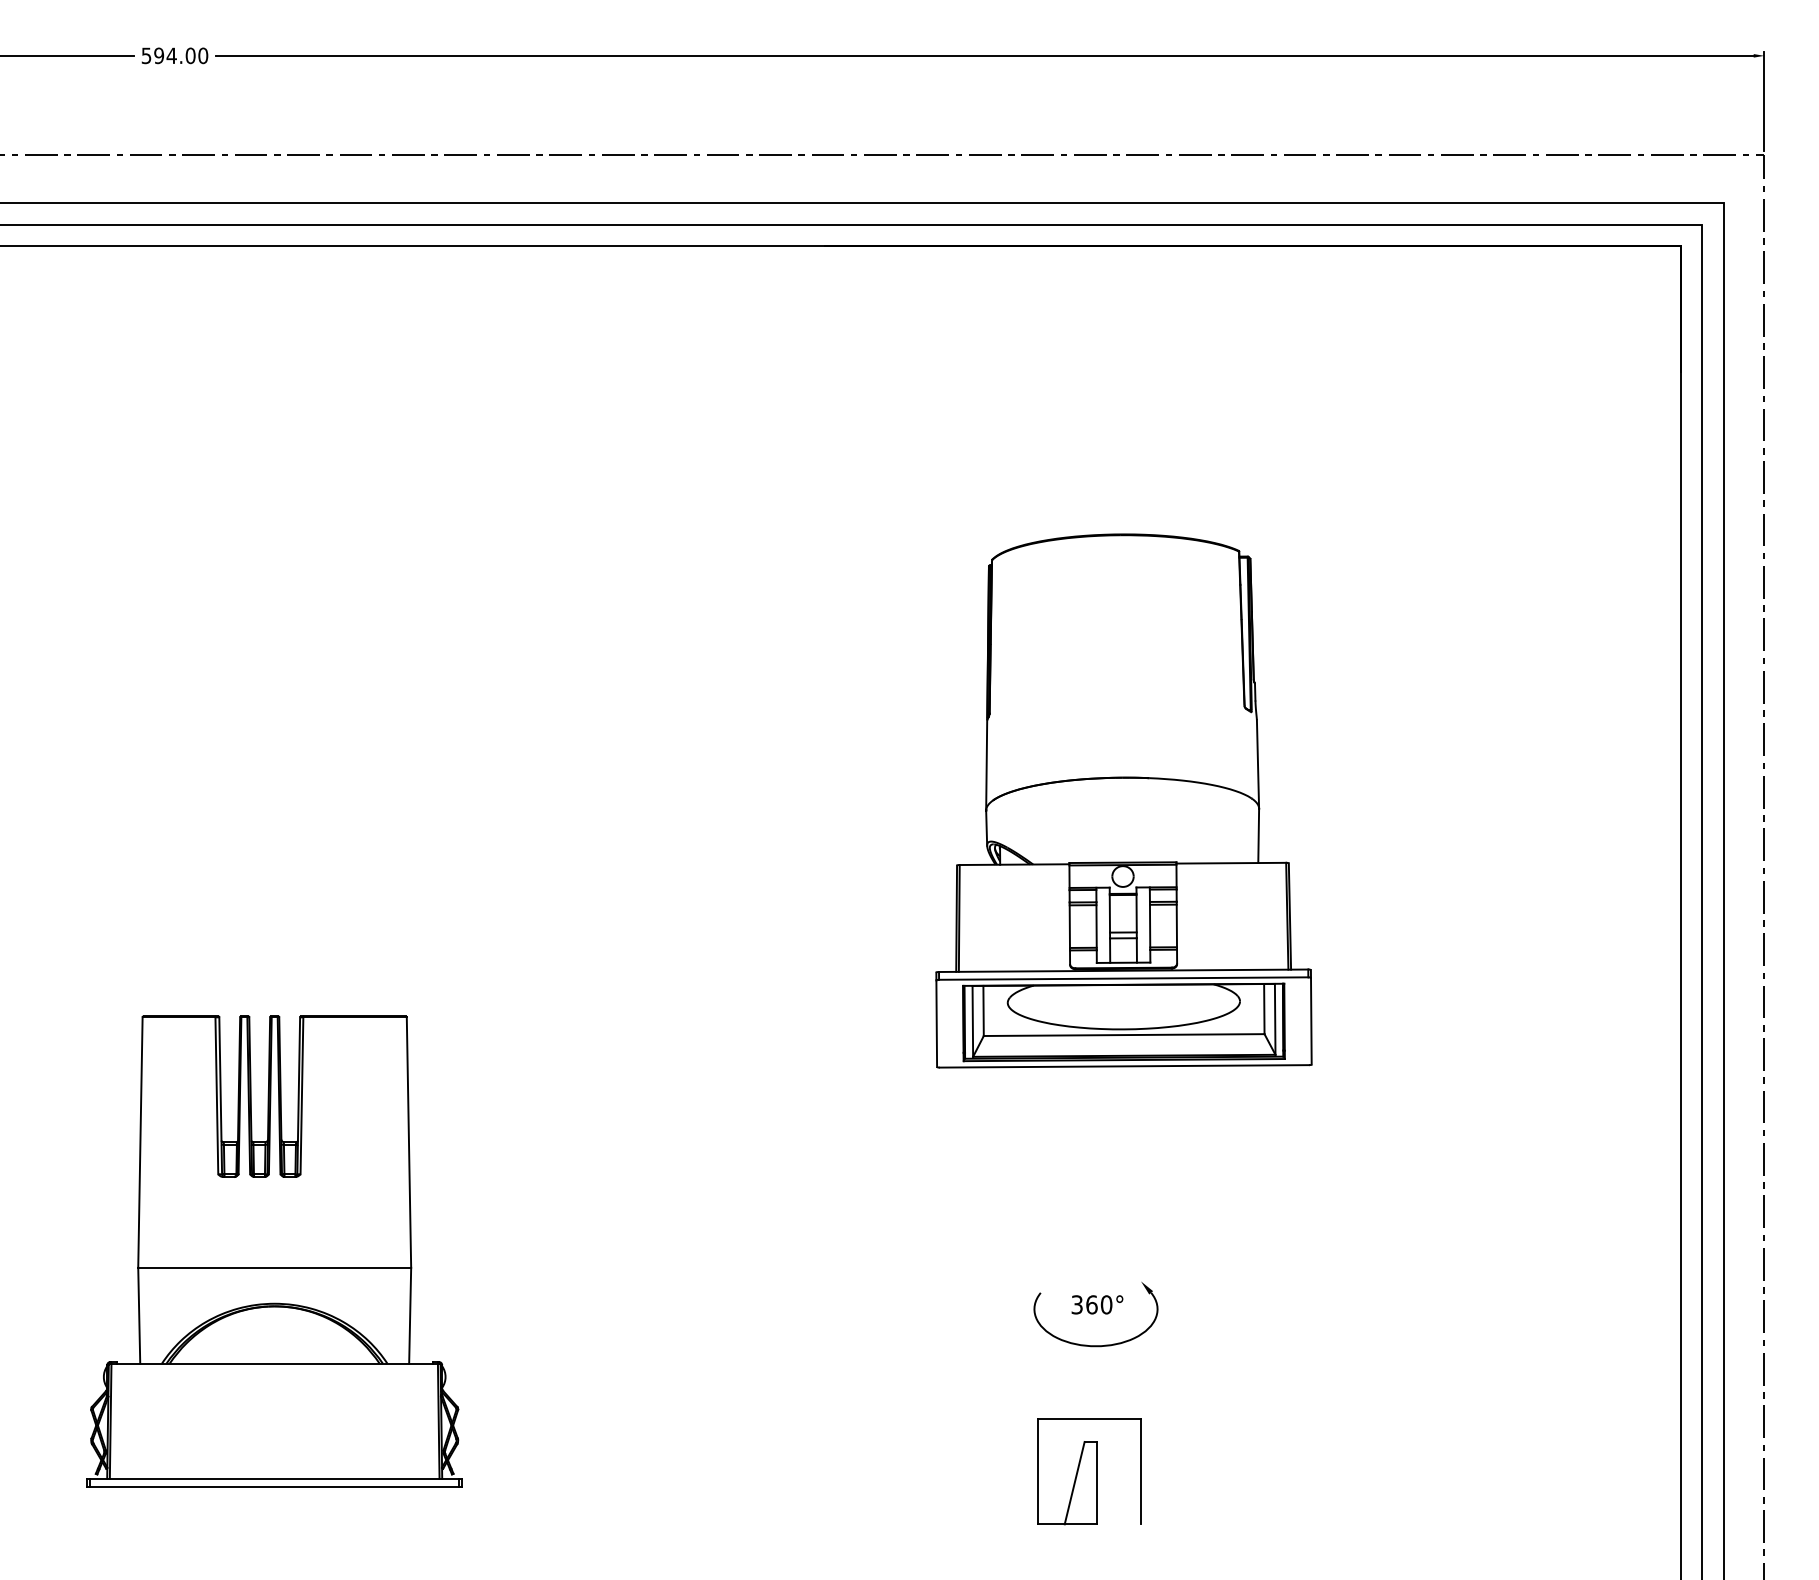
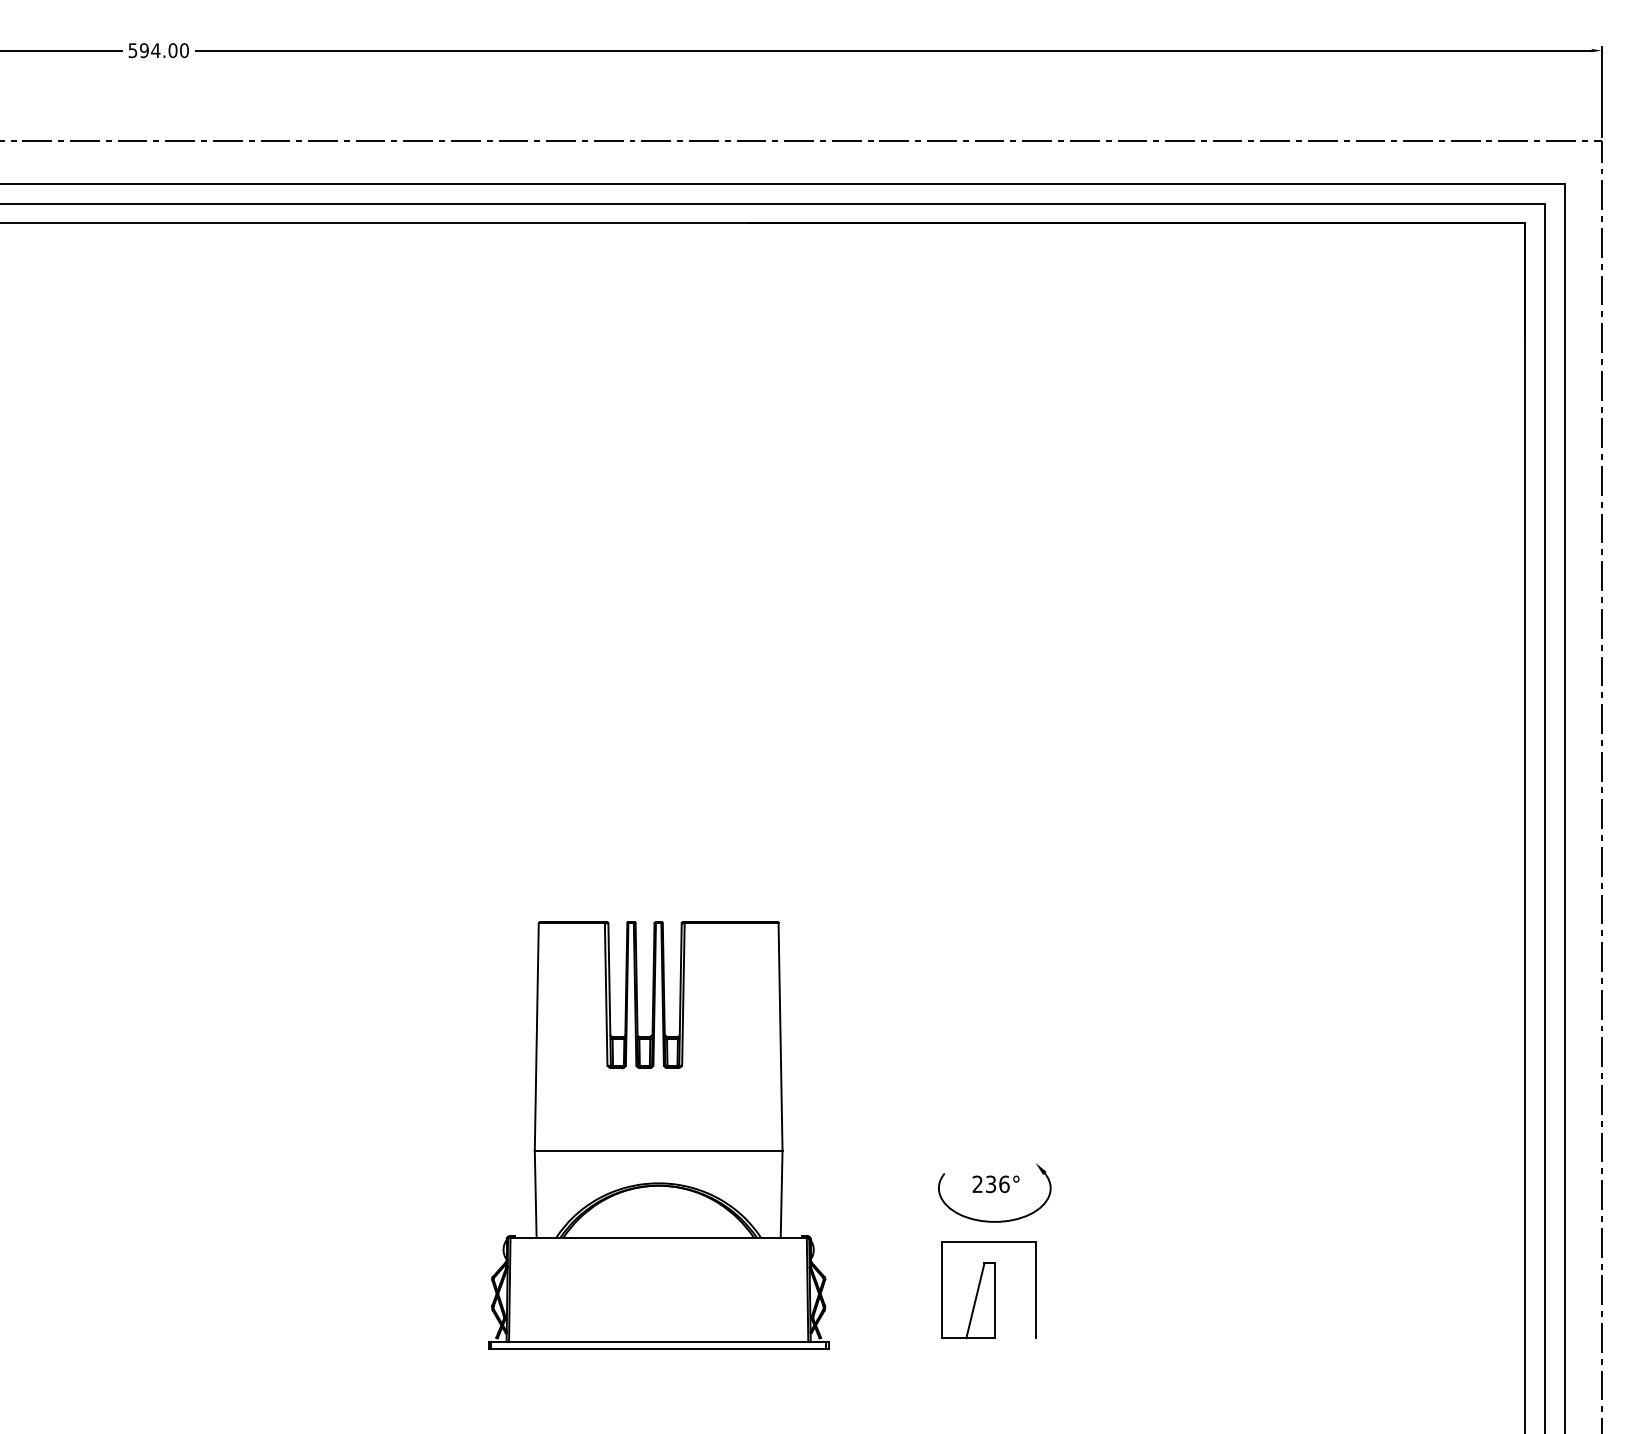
part: (1123, 800) -> (1019, 726), removed
part: (274, 1251) -> (658, 1135), moved
text: (1091, 1304) -> (990, 1184), 360° -> 236°
part: (1089, 1471) -> (988, 1290), moved

